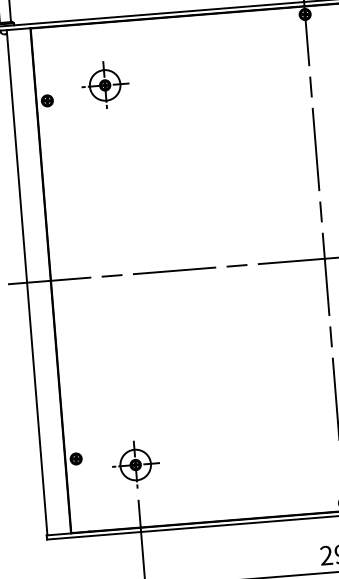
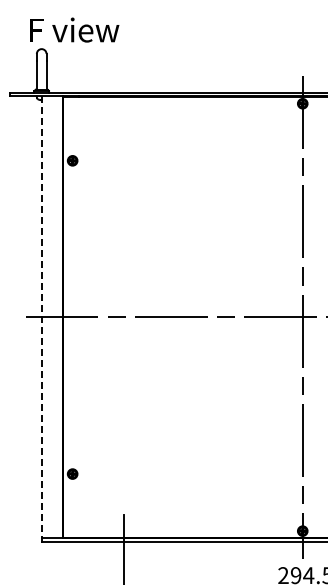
part: (104, 84) -> (123, 150), removed
line: (27, 282) -> (42, 317), solid -> dashed
part: (135, 463) -> (123, 482), removed

